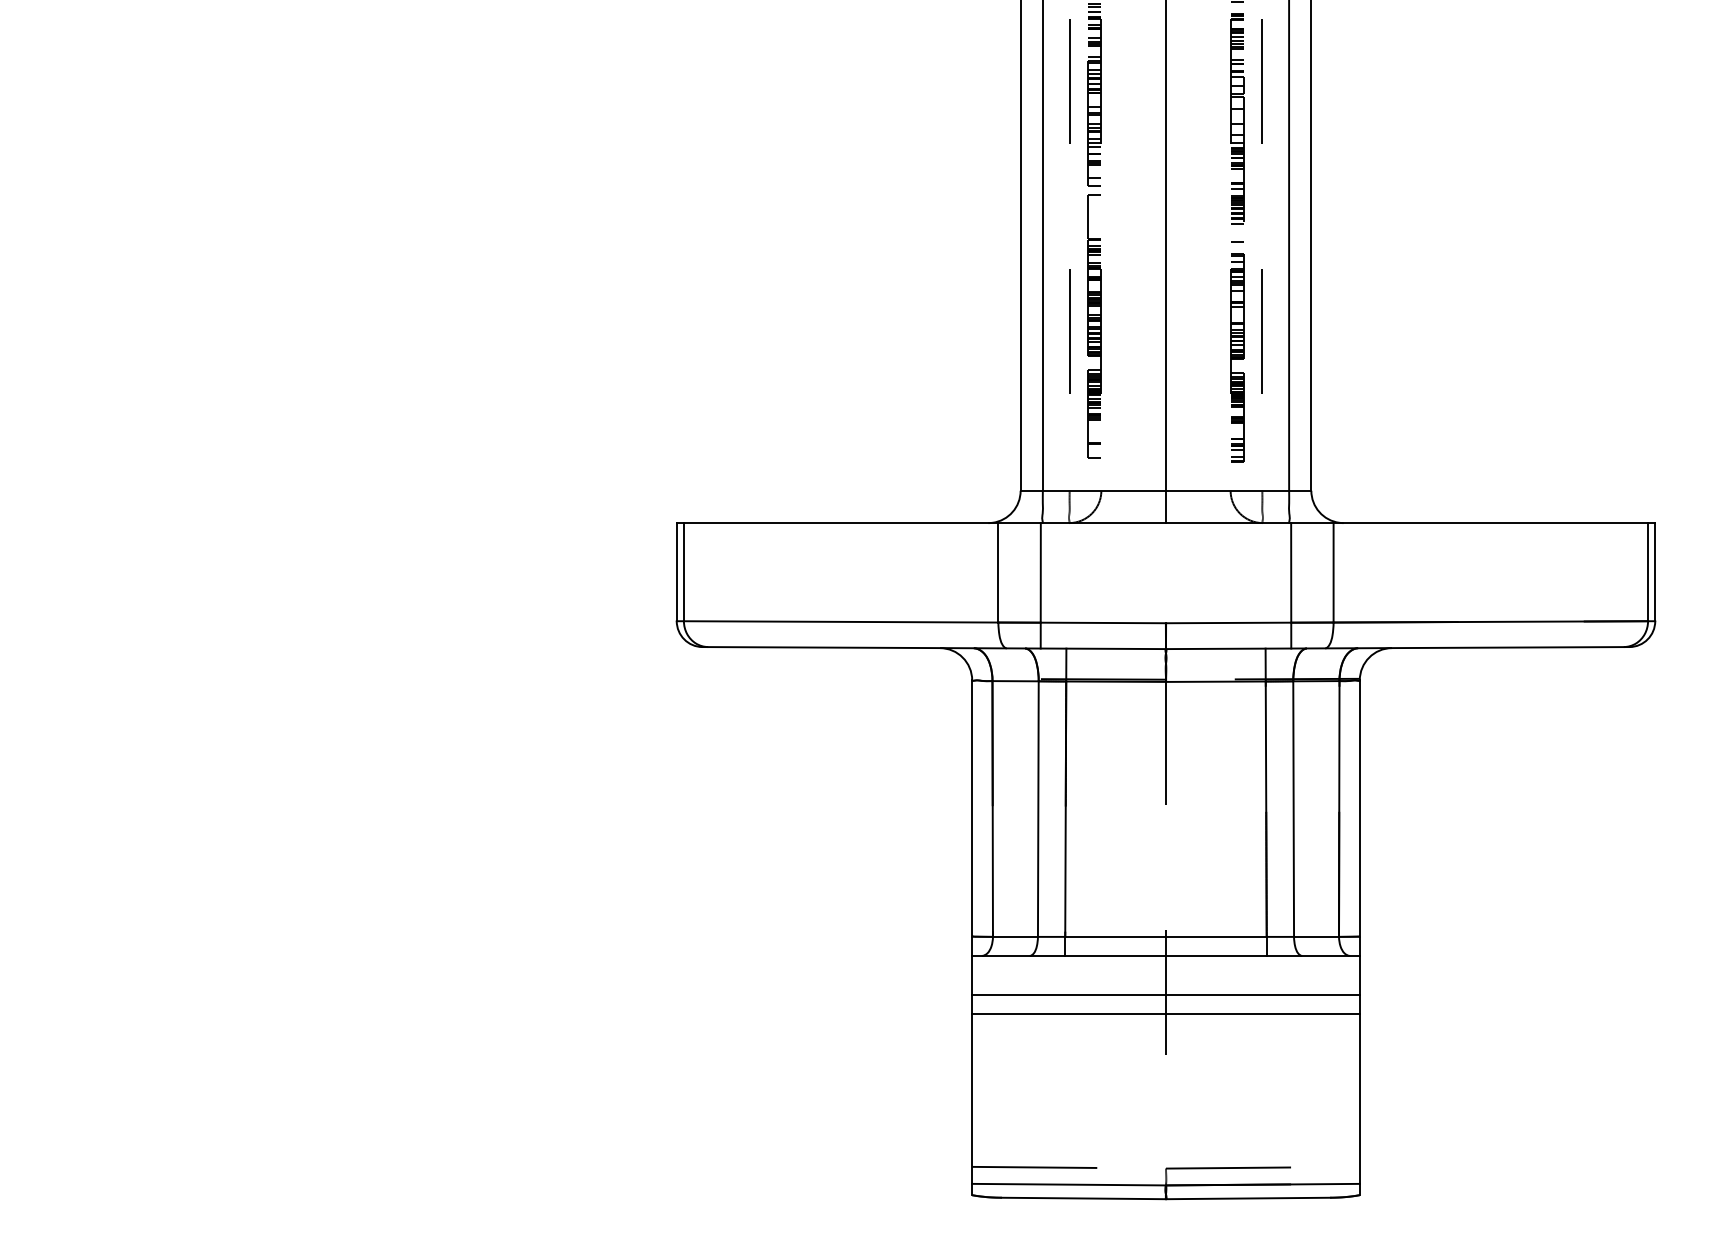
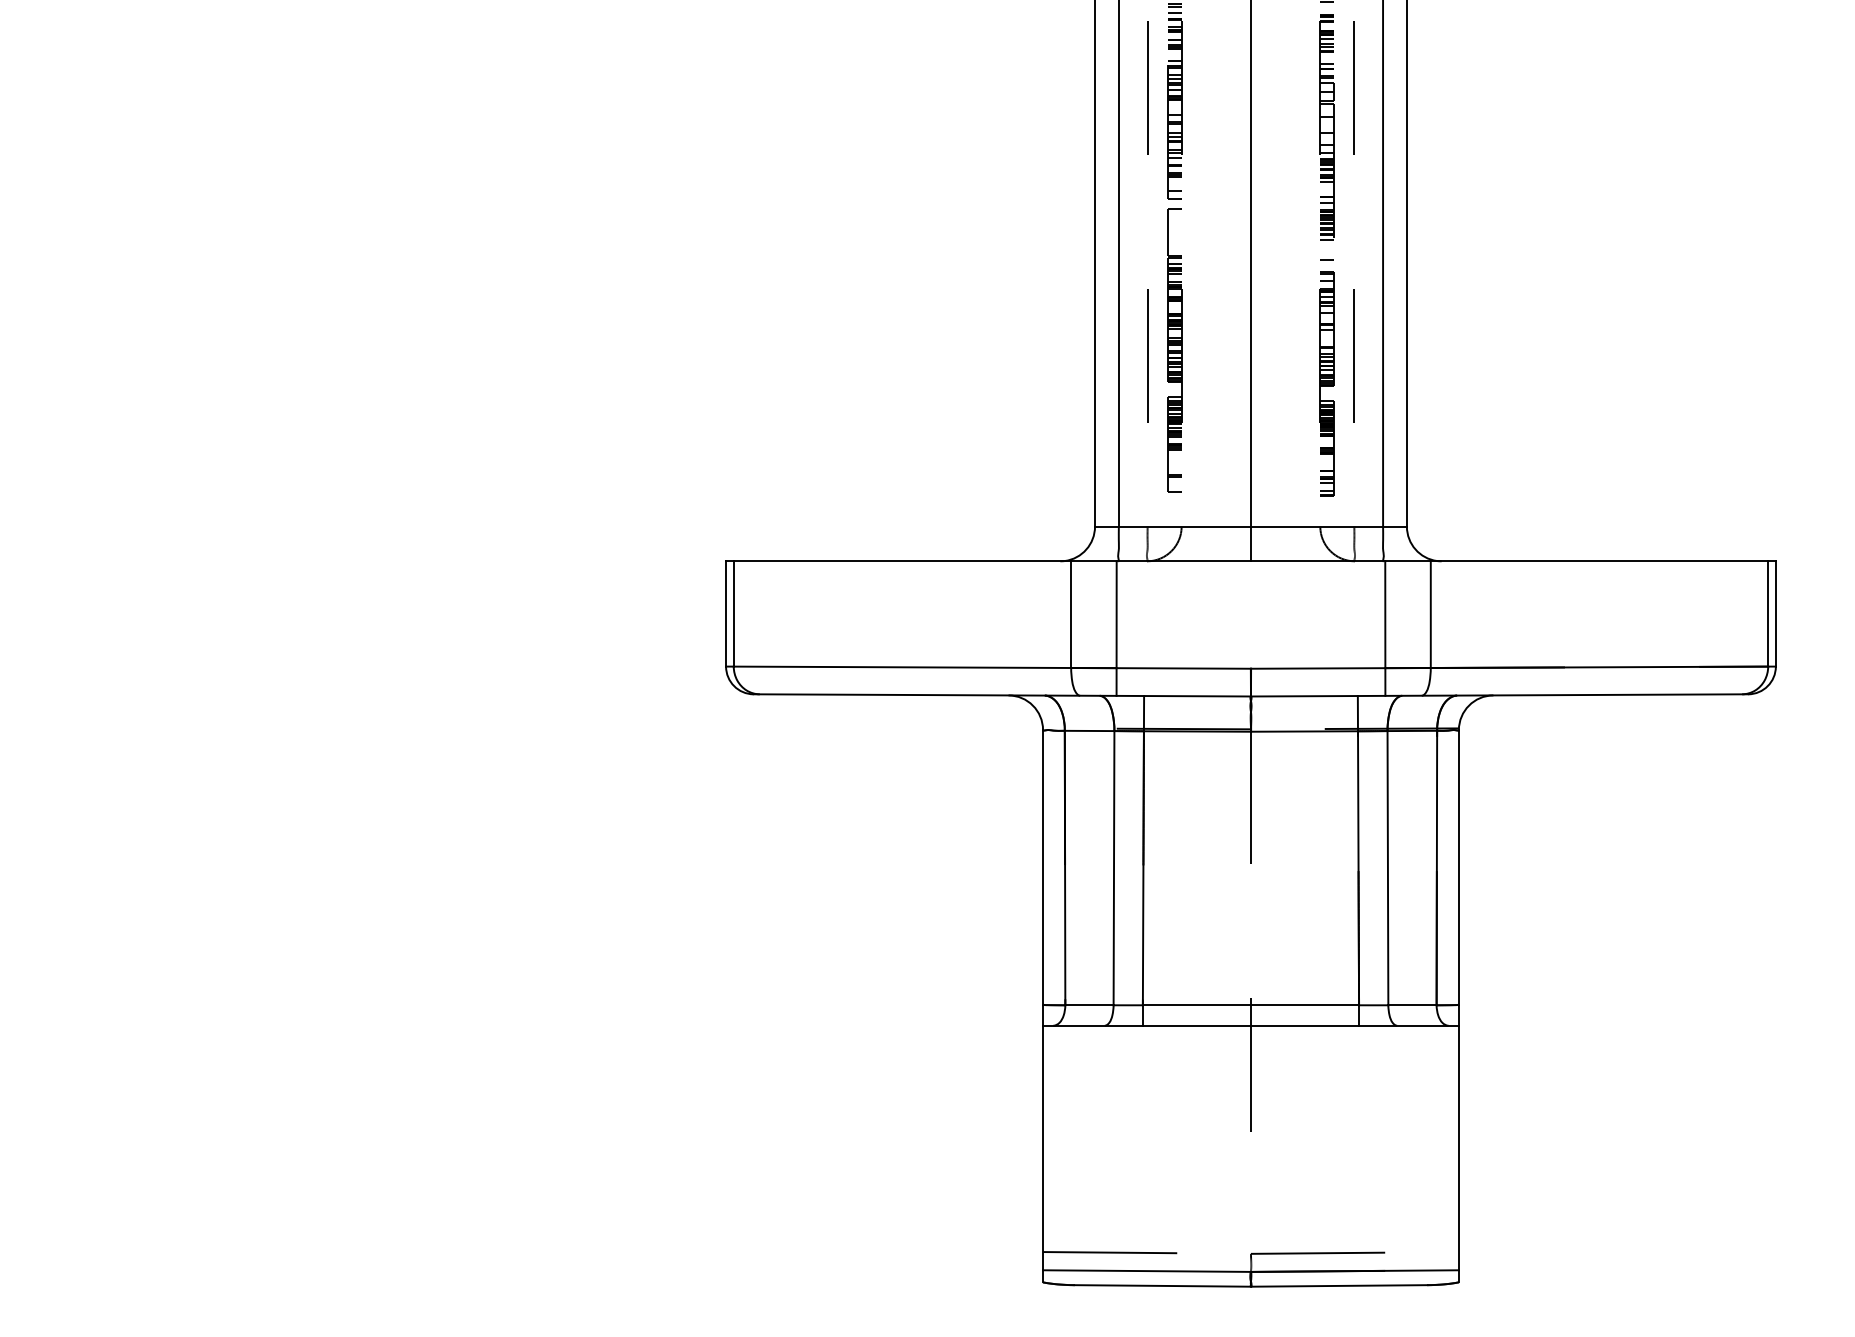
line: (1165, 995) -> (1250, 1068), removed
line: (1165, 1013) -> (1250, 1087), removed

